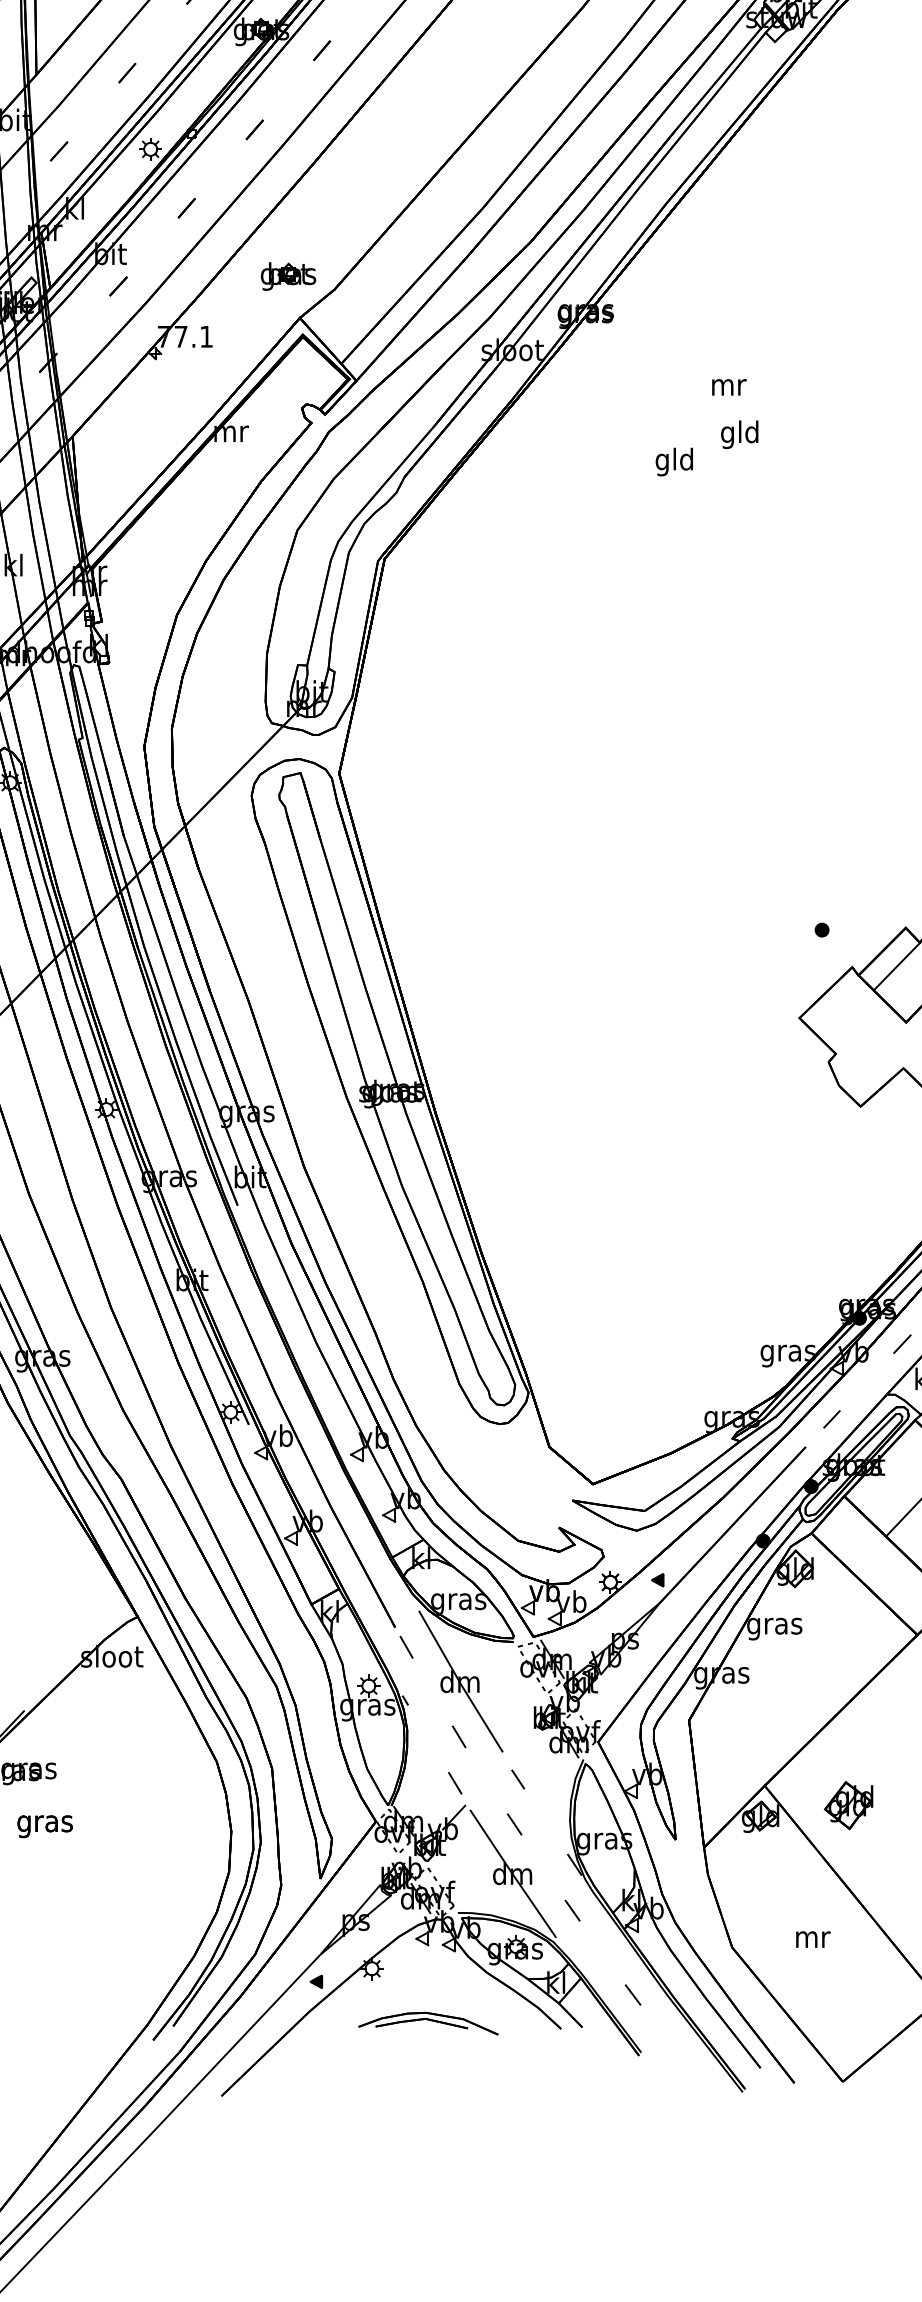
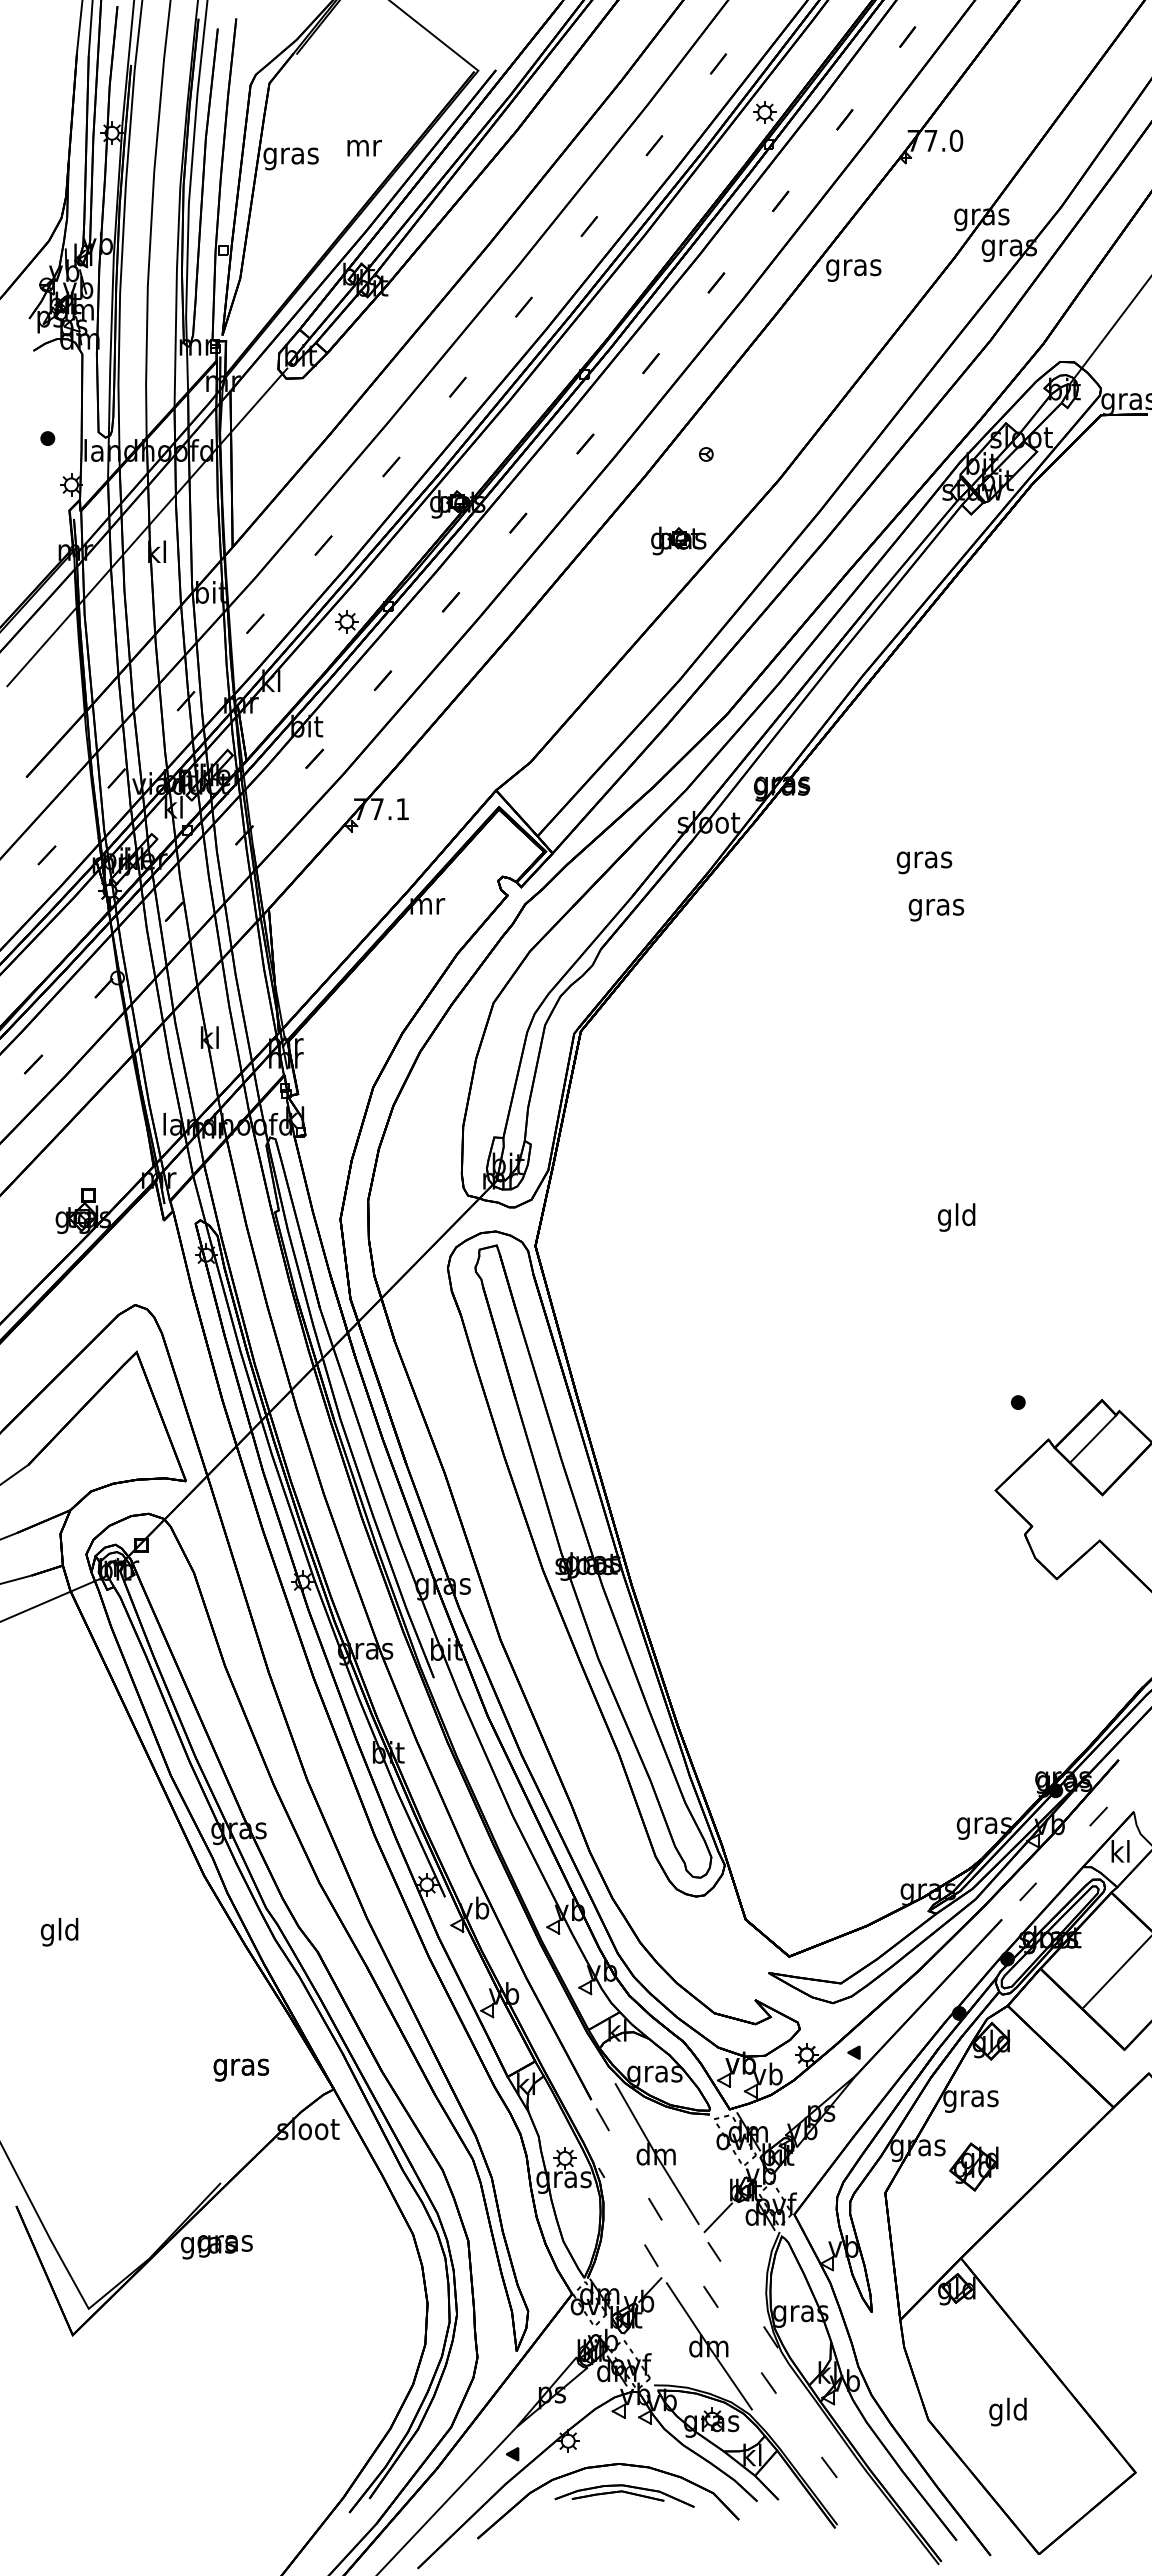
part: (288, 276) -> (678, 540), moved
text: (728, 390) -> (924, 862), mr -> gras
text: (740, 434) -> (936, 906), gld -> gras
text: (674, 462) -> (956, 1217), moved
line: (522, 1745) -> (718, 2217), added
part: (848, 1805) -> (973, 2166), moved
text: (45, 1826) -> (241, 2069), moved
text: (811, 1939) -> (1007, 2411), mr -> gld
part: (405, 1995) -> (601, 2467), added

